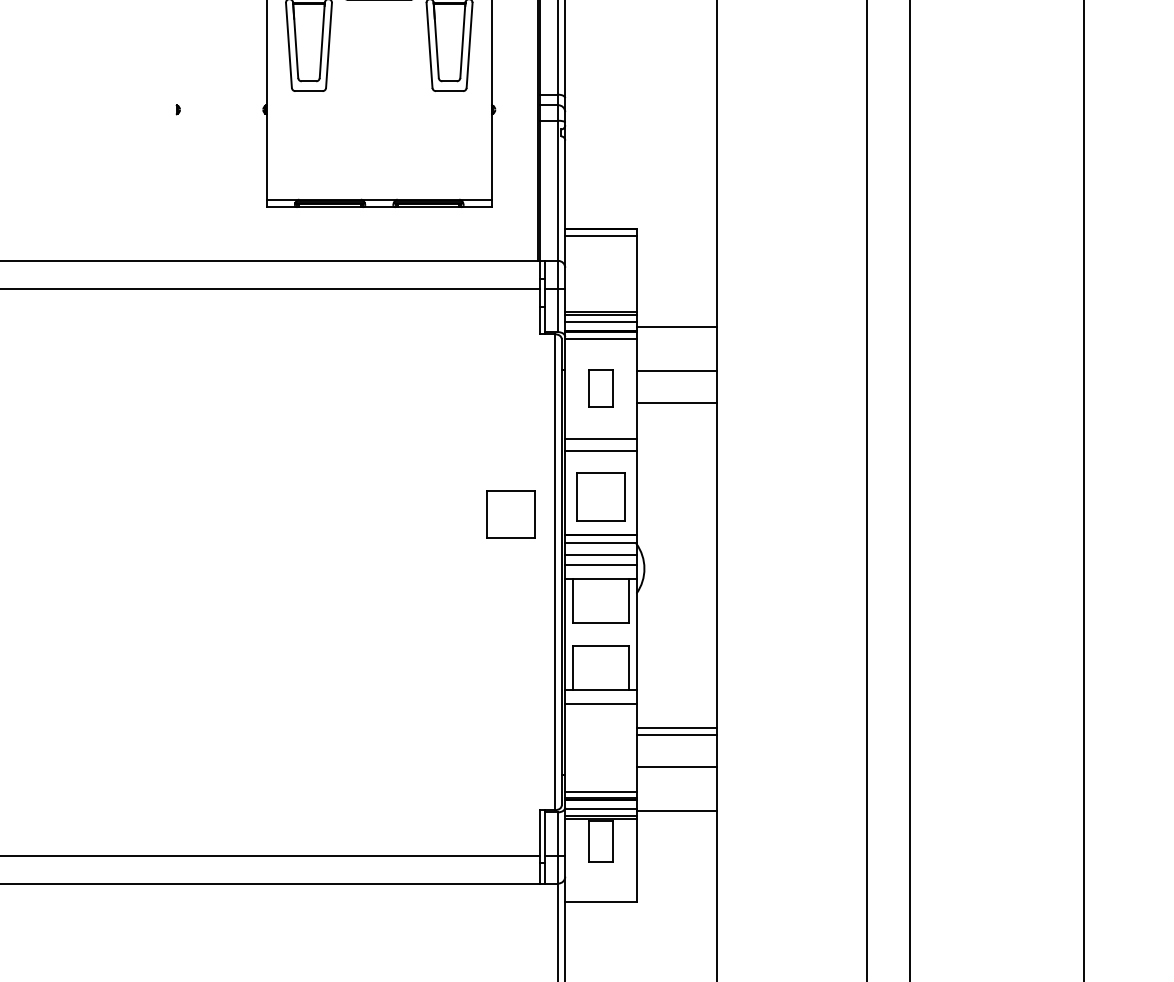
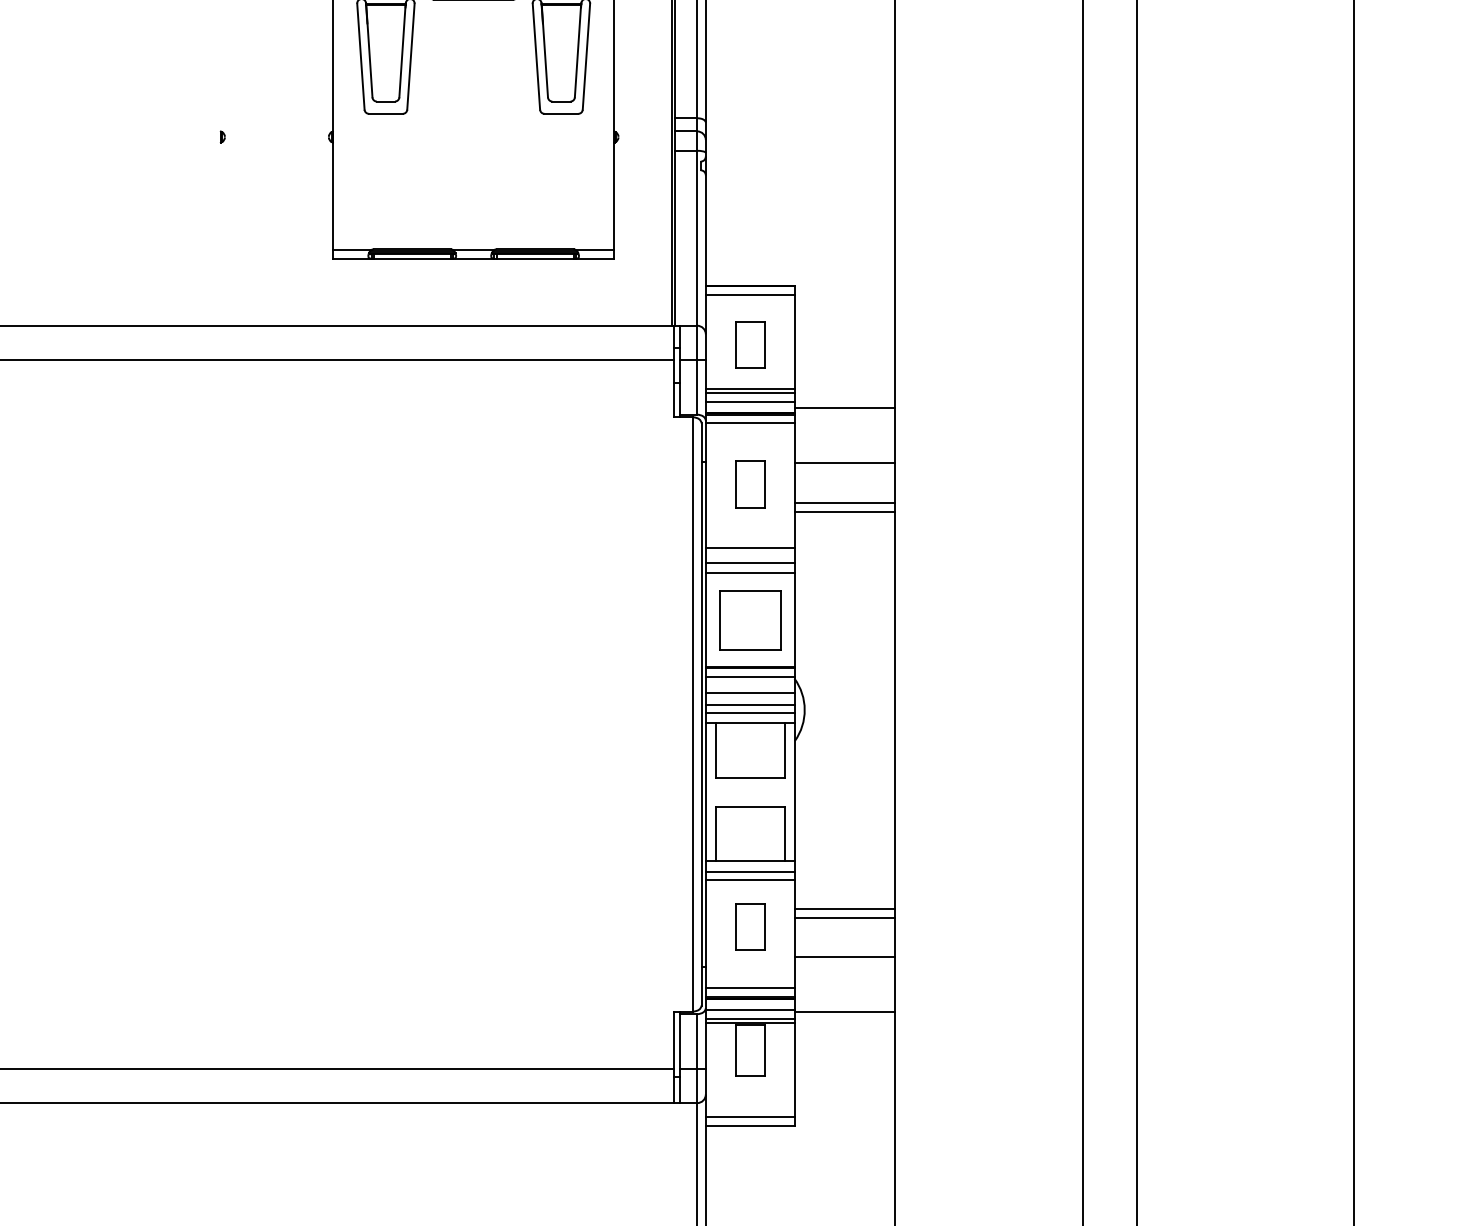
part: (601, 275) -> (750, 344), added
line: (676, 409) -> (844, 511), added
line: (600, 459) -> (749, 573), added
part: (511, 514) -> (638, 642), removed
line: (600, 571) -> (749, 713), added
line: (600, 698) -> (749, 871), added
part: (601, 742) -> (750, 926), added
line: (600, 895) -> (749, 1117), added

